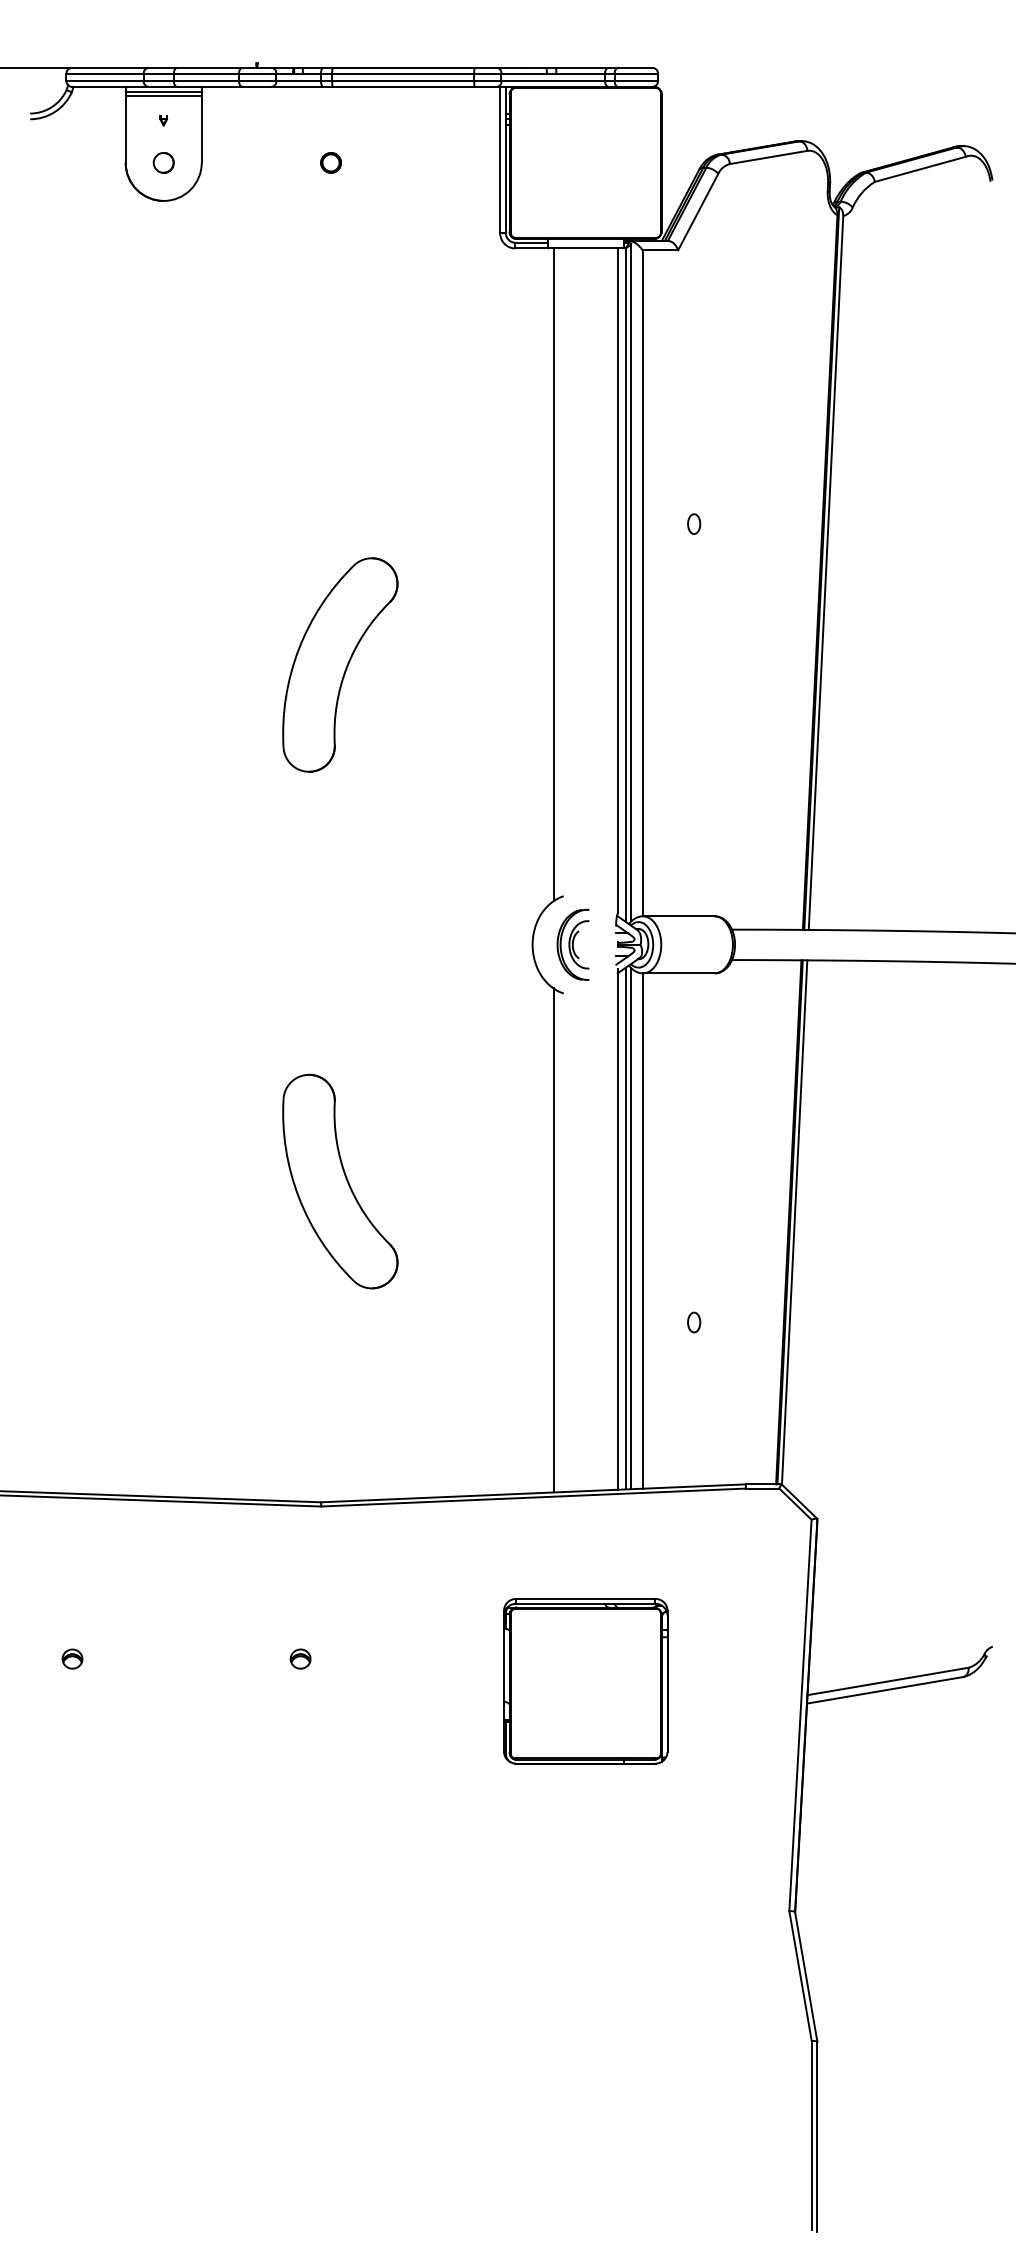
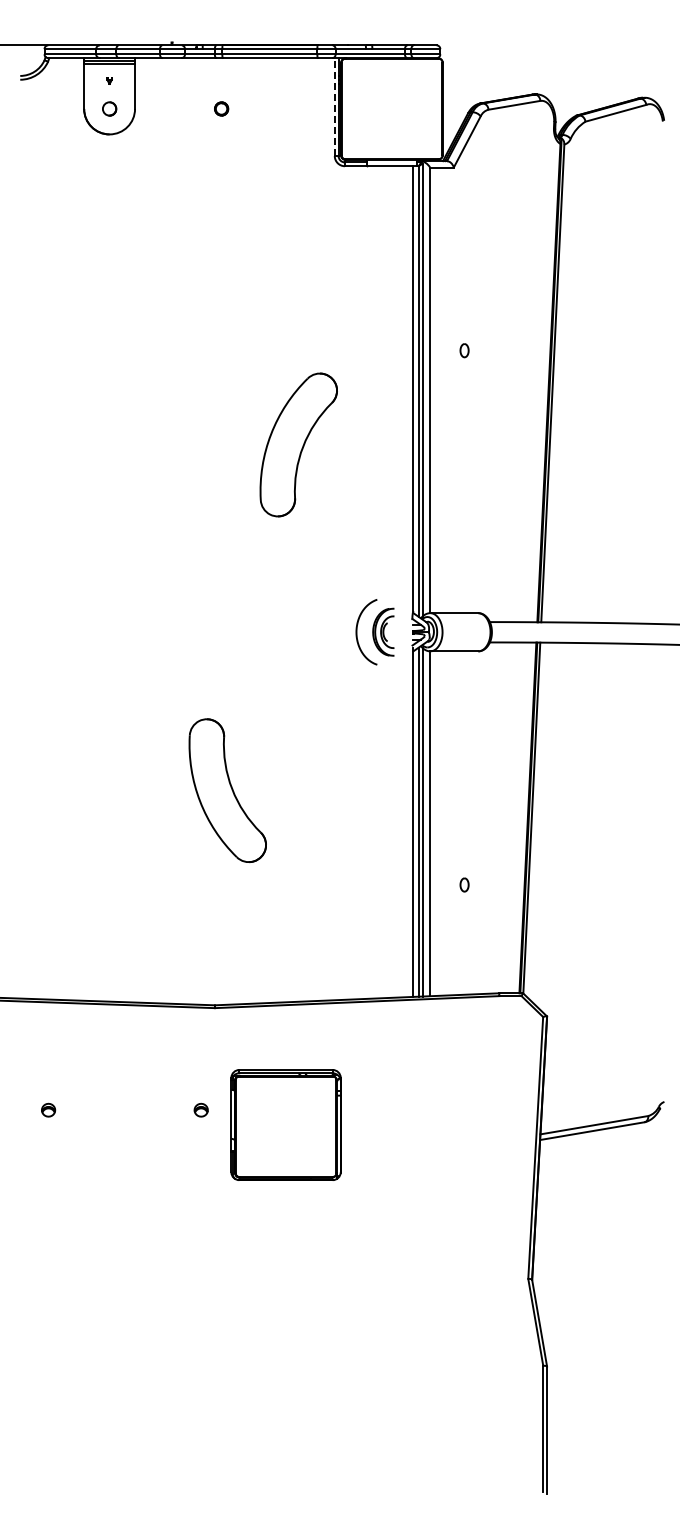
line: (499, 160) -> (334, 107), solid -> dashed
line: (553, 574) -> (370, 384), removed
part: (339, 664) -> (298, 444), moved
line: (553, 1239) -> (370, 829), removed
part: (584, 1680) -> (285, 1124), moved

